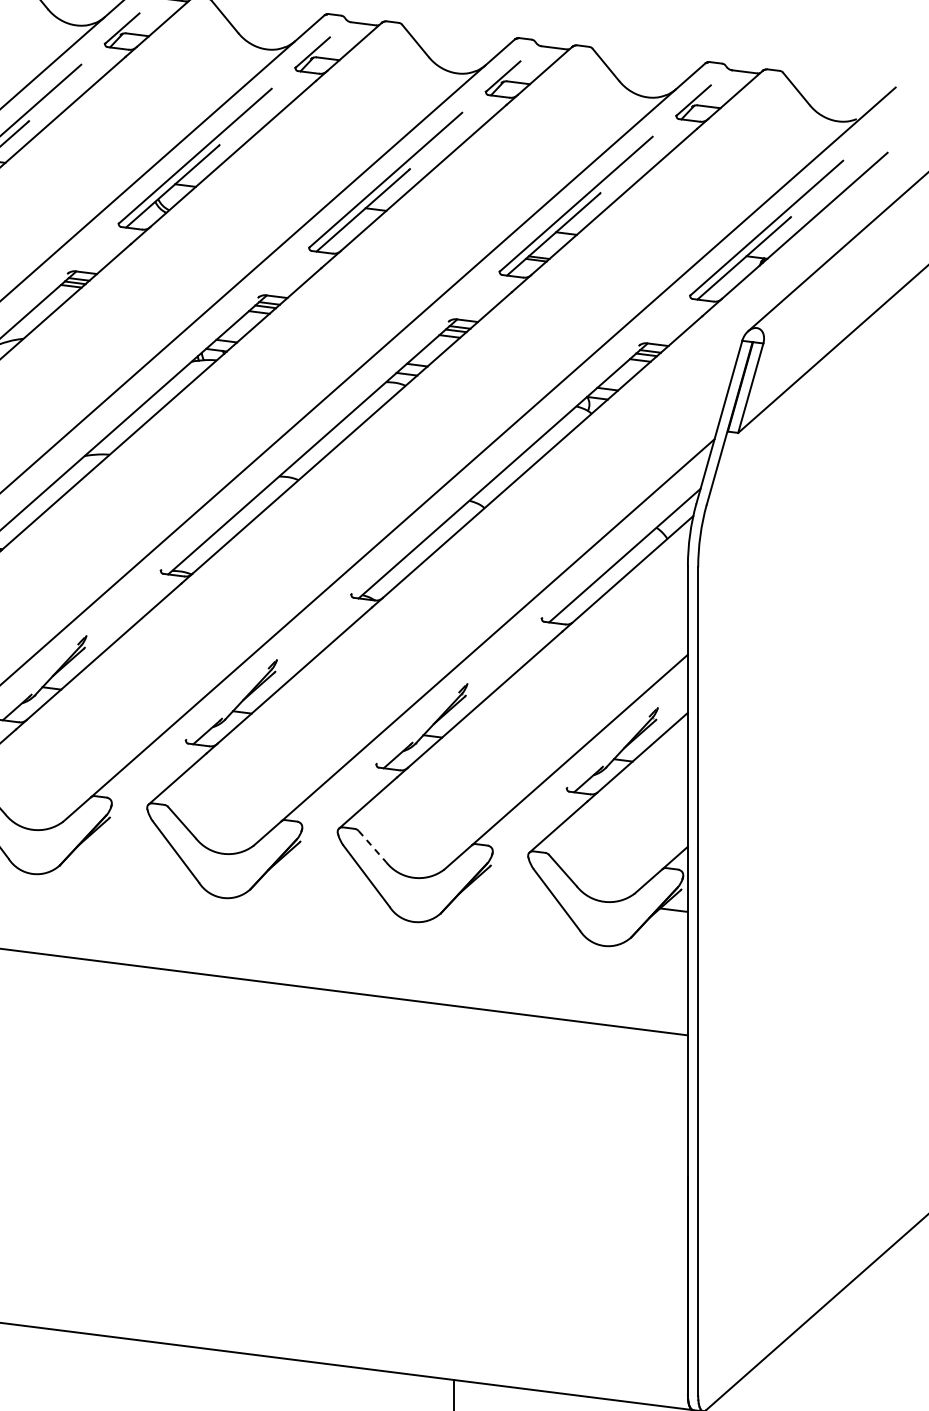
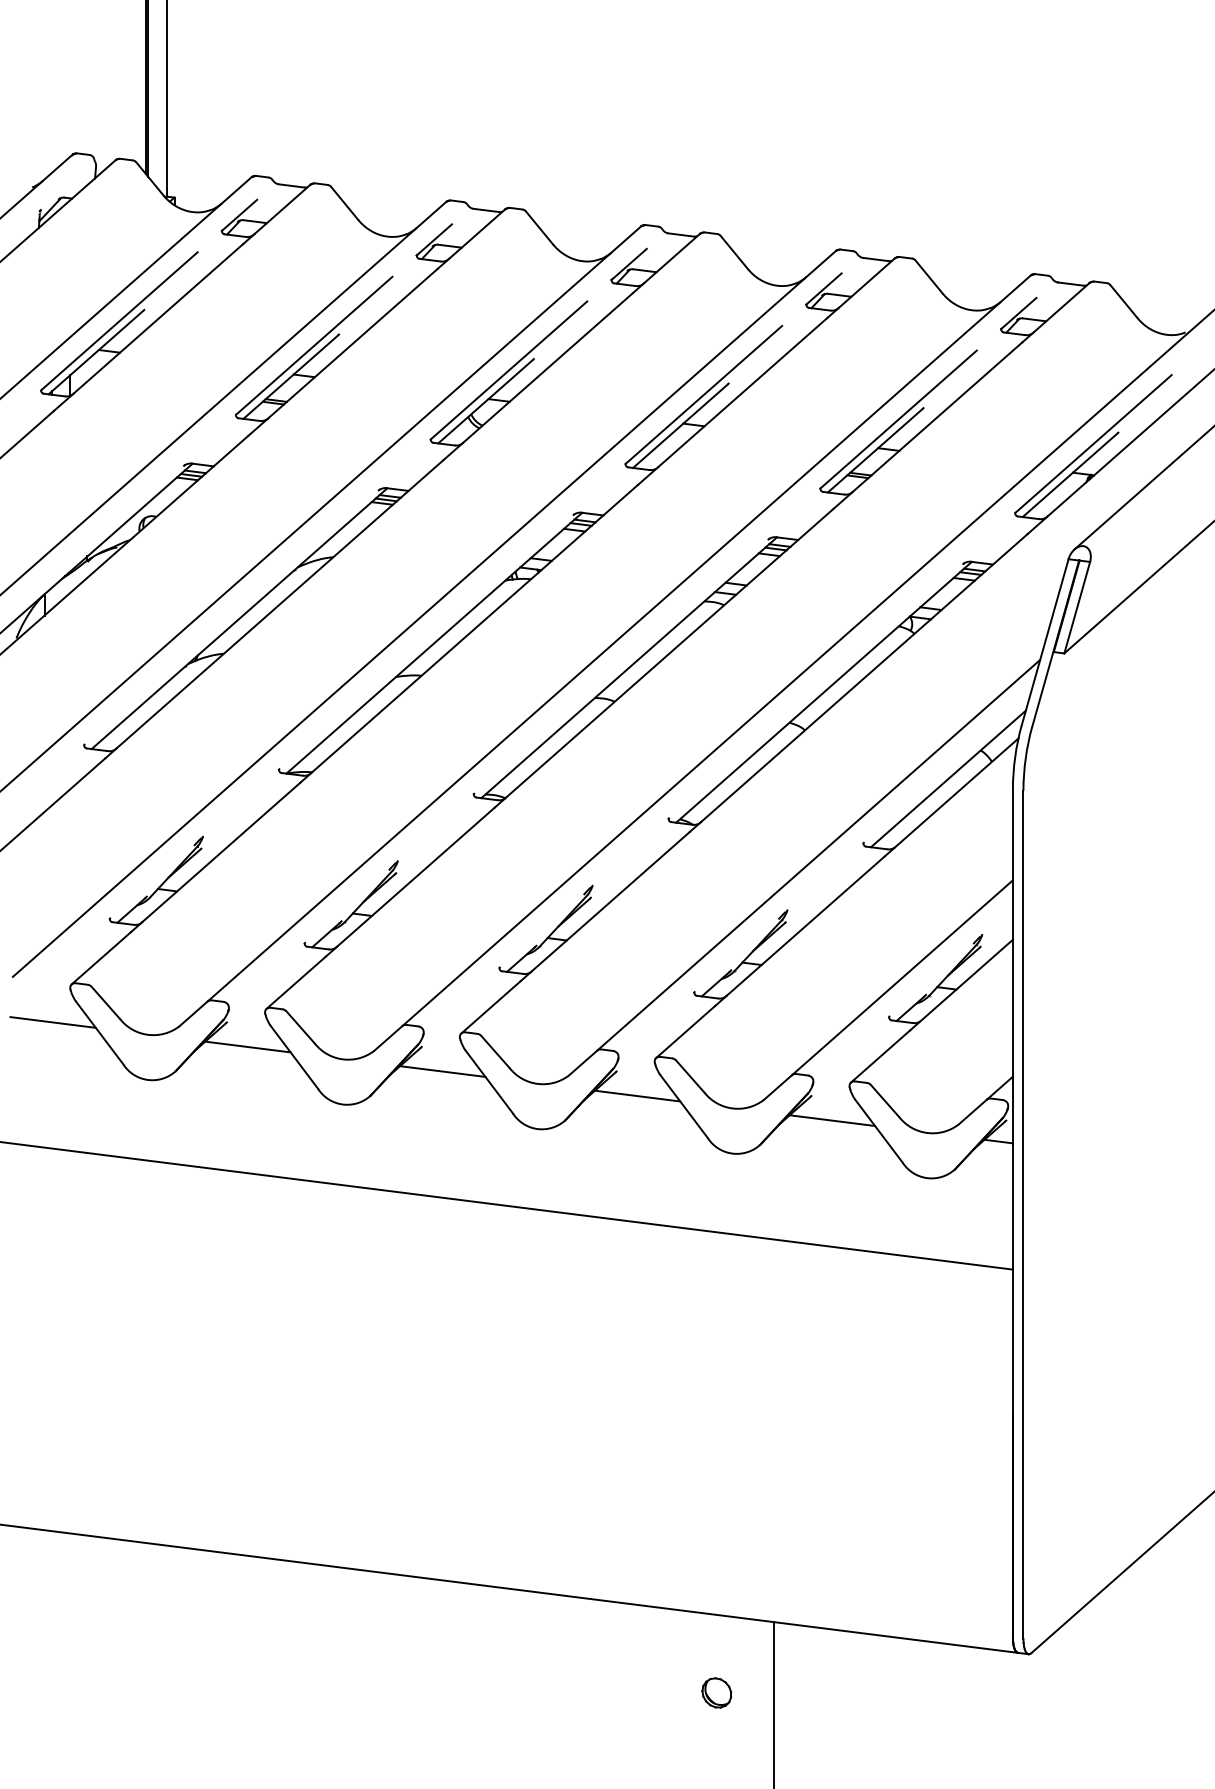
line: (130, 841) -> (442, 1071), added
line: (372, 846) -> (690, 1076), dashed -> solid
line: (320, 865) -> (637, 1095), added
line: (511, 889) -> (832, 1120), added

